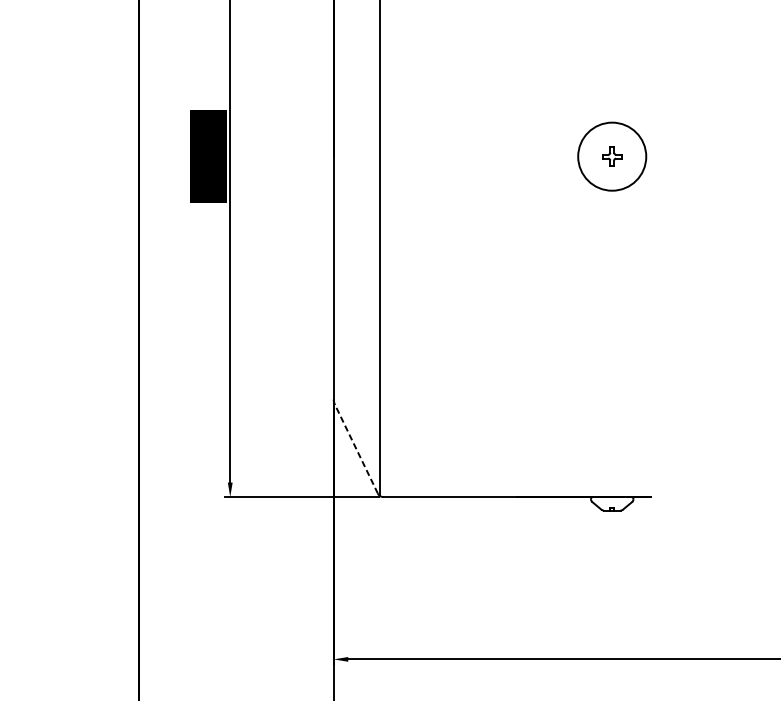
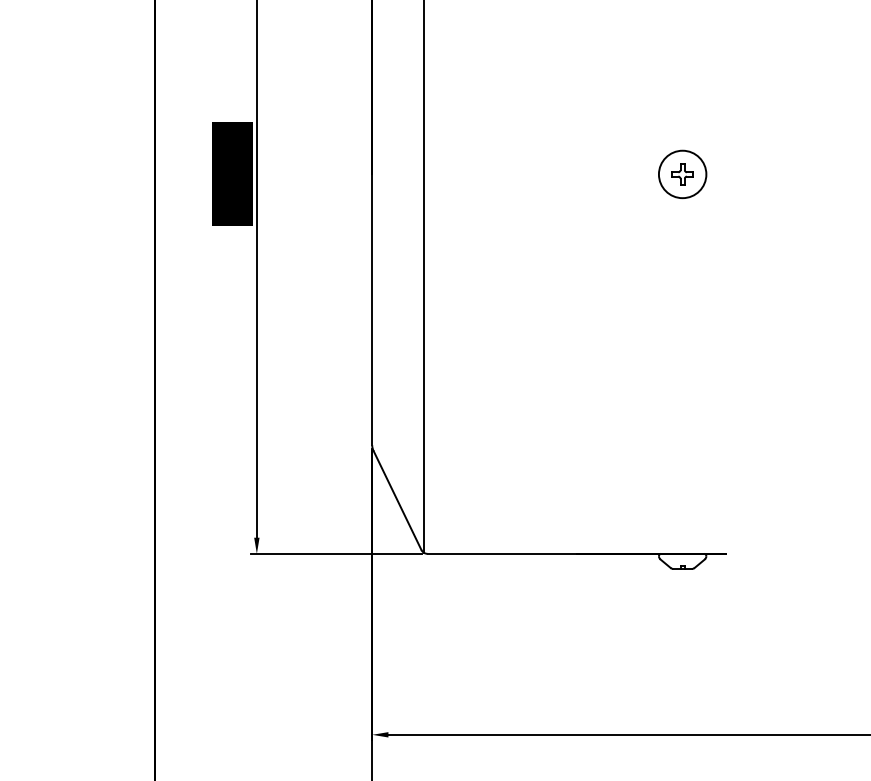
circle: (612, 156) -> (682, 174), size x0.62
line: (356, 449) -> (397, 500), dashed -> solid

